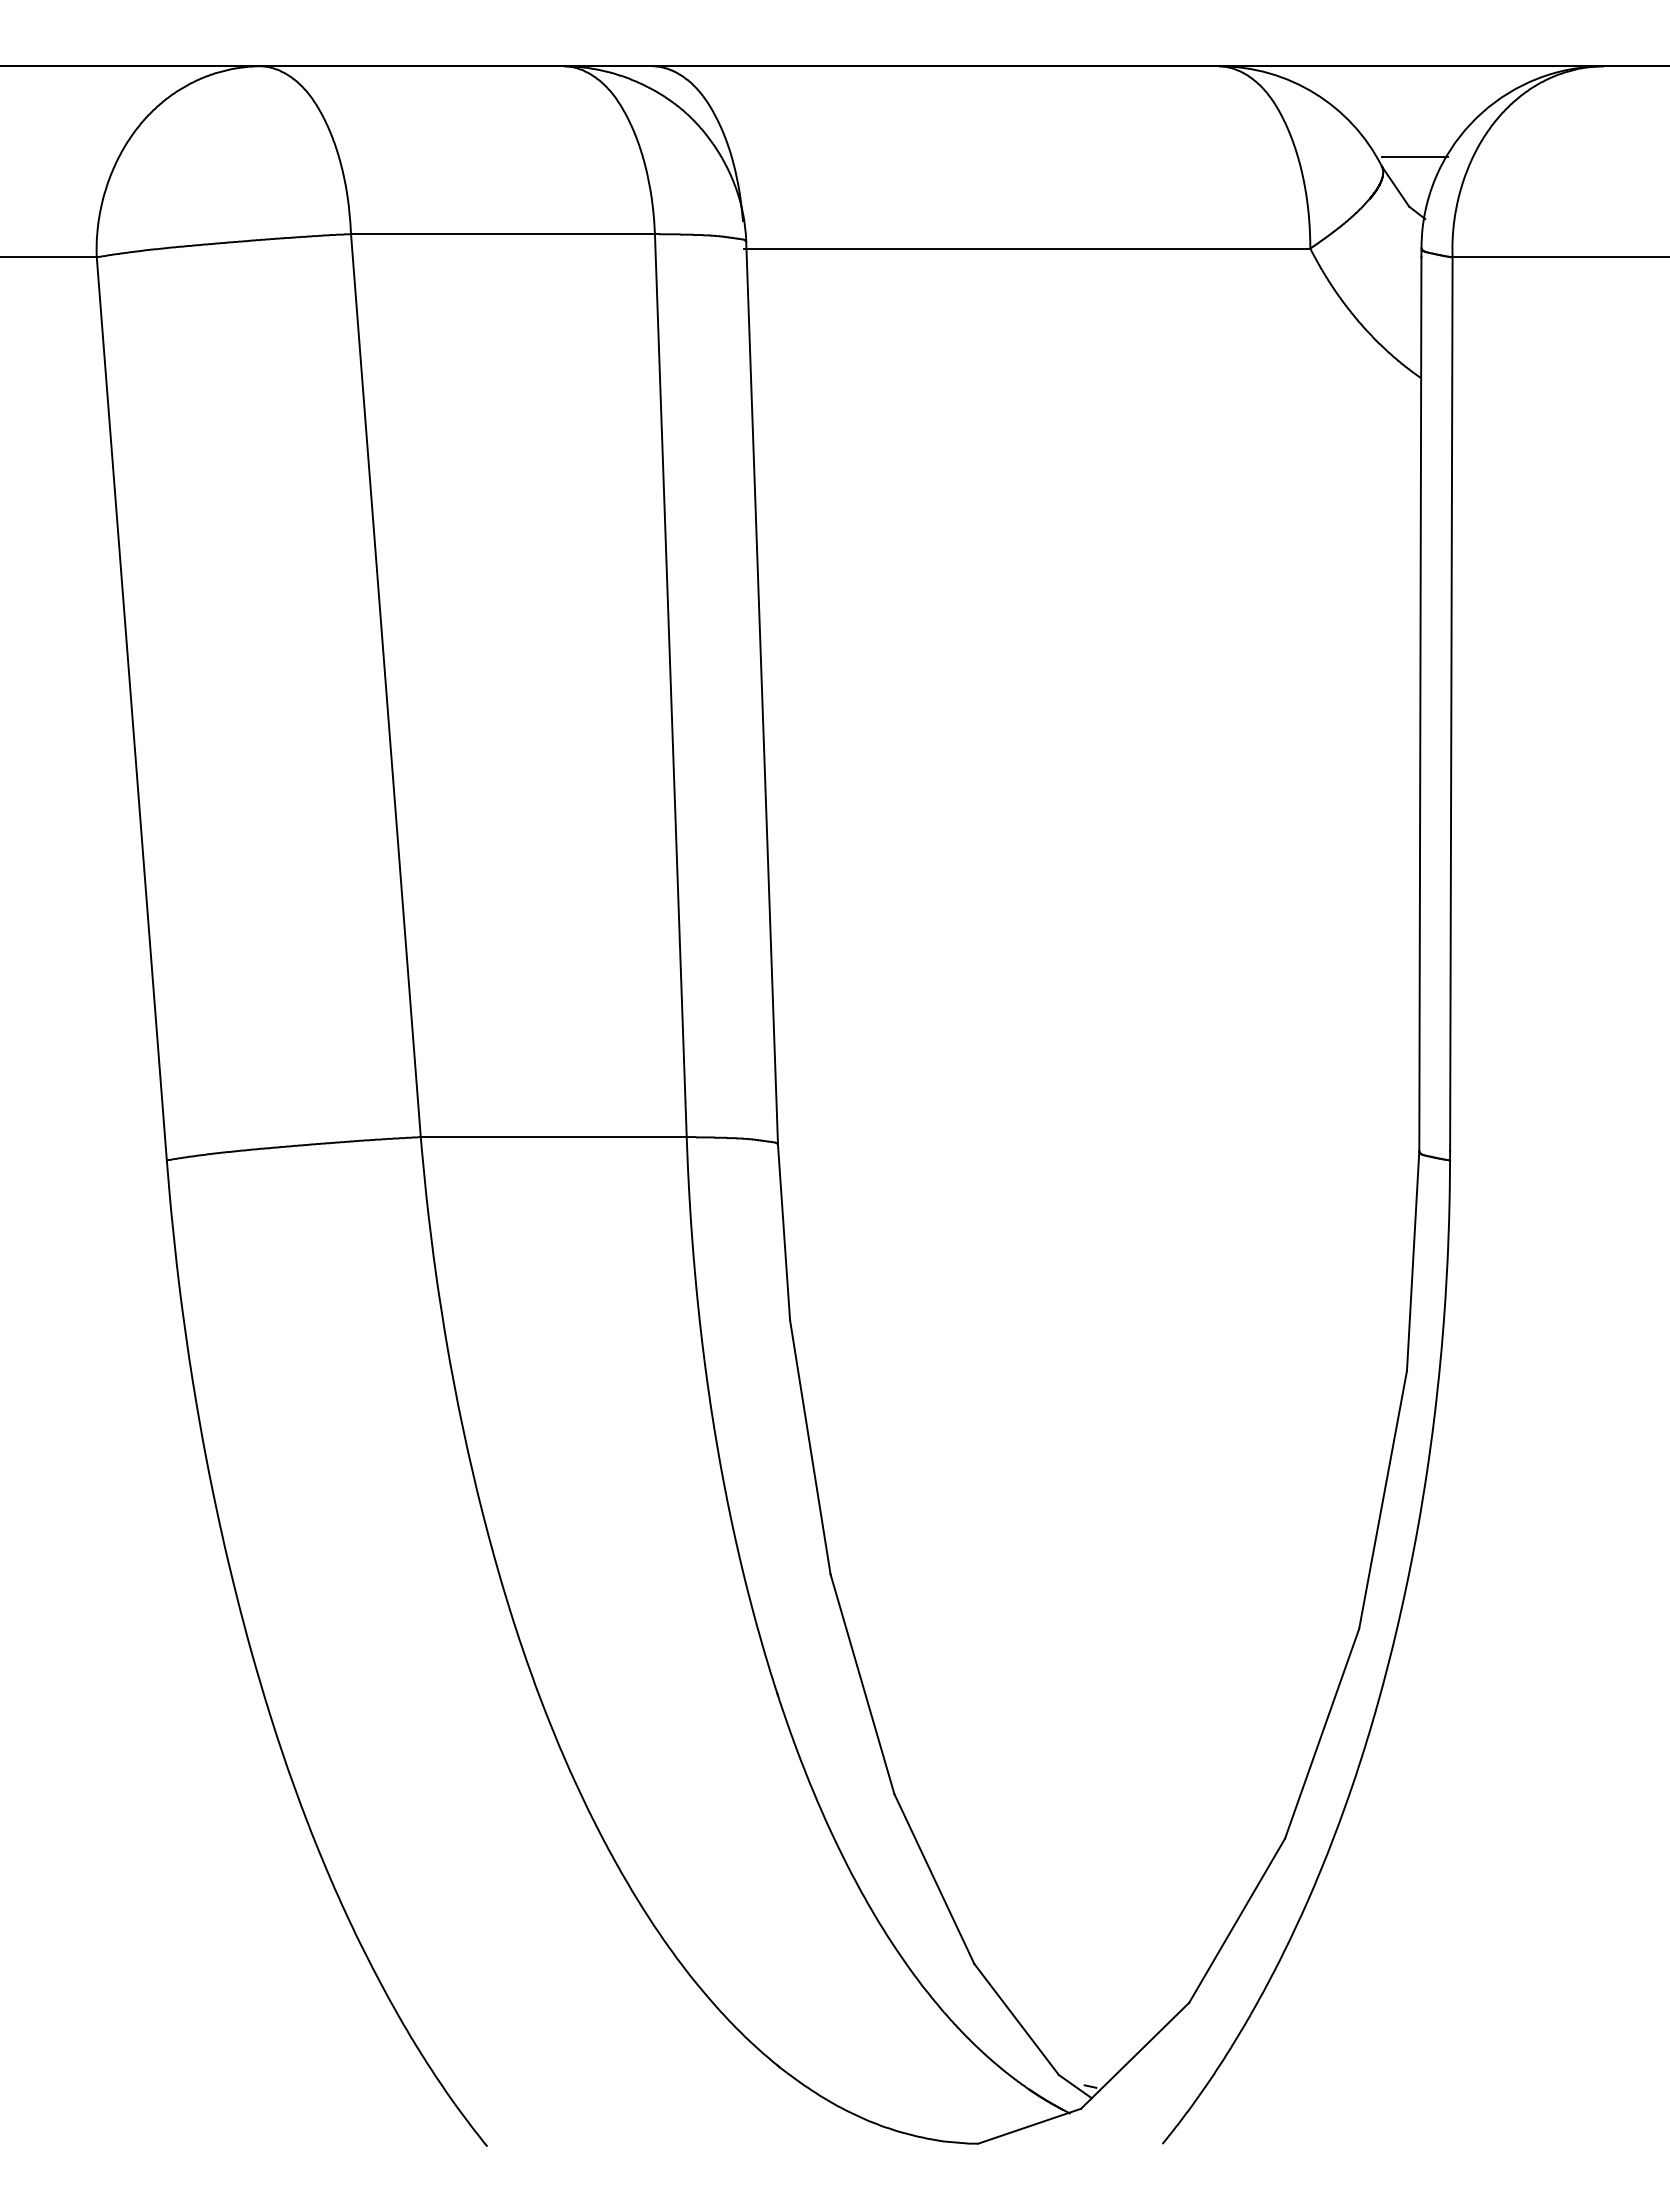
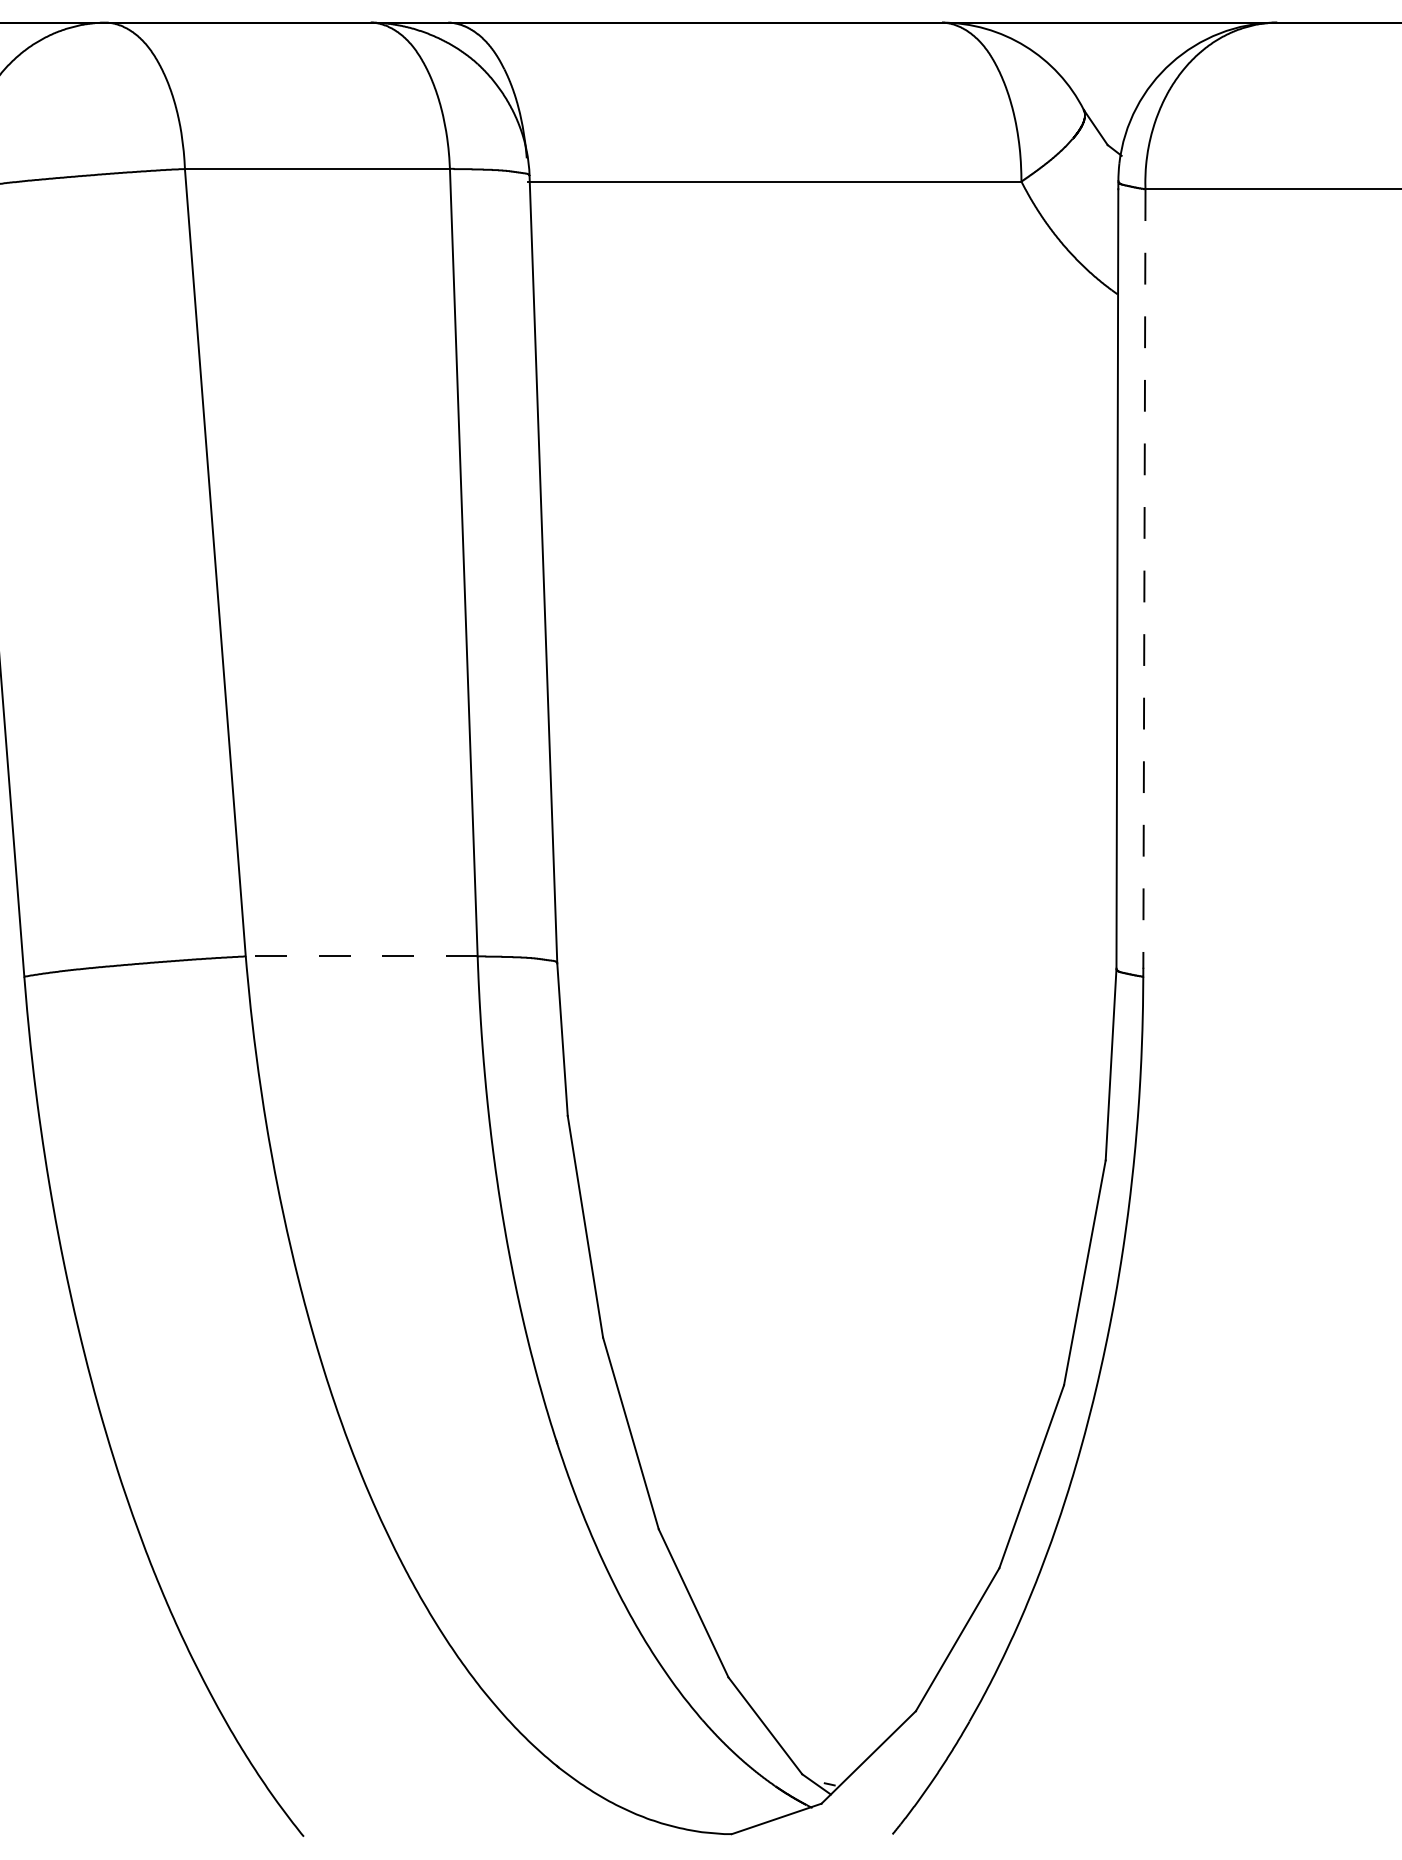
line: (1414, 157) -> (1112, 102), removed
line: (1451, 704) -> (1144, 579), solid -> dashed
line: (553, 1137) -> (361, 956), solid -> dashed

